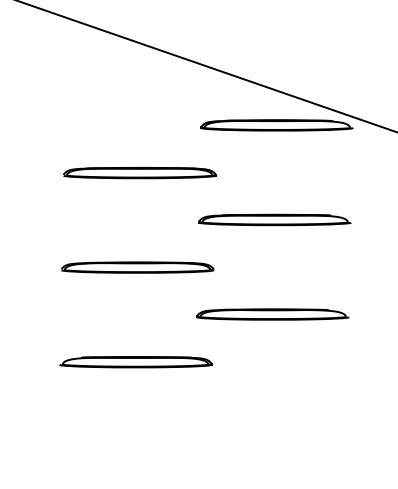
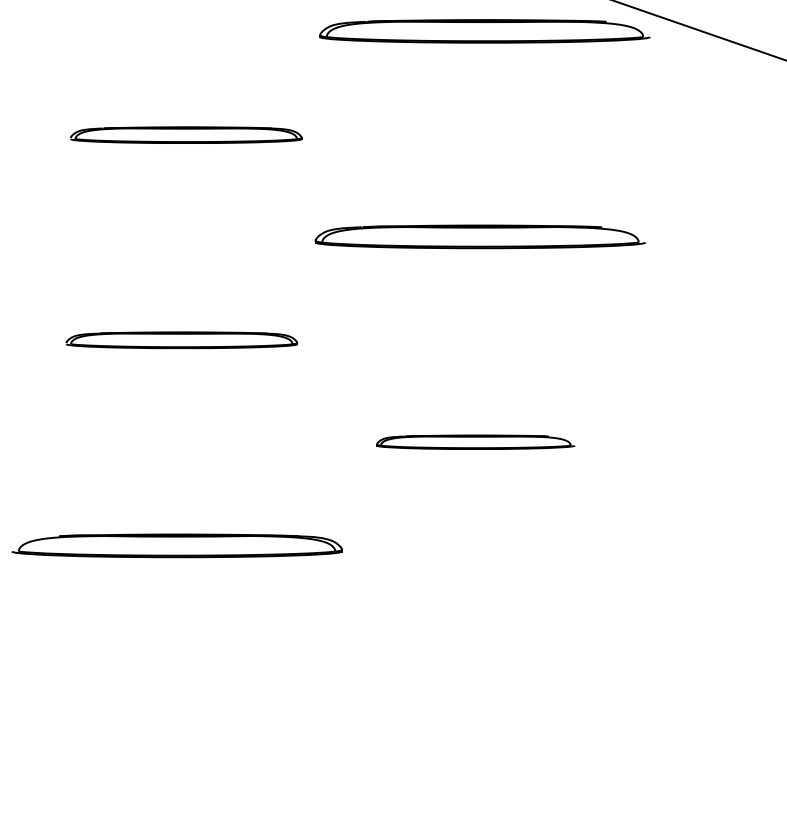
part: (139, 173) -> (185, 135), size x0.7
part: (137, 267) -> (181, 340), size x0.7
part: (272, 314) -> (474, 442), size x0.6

